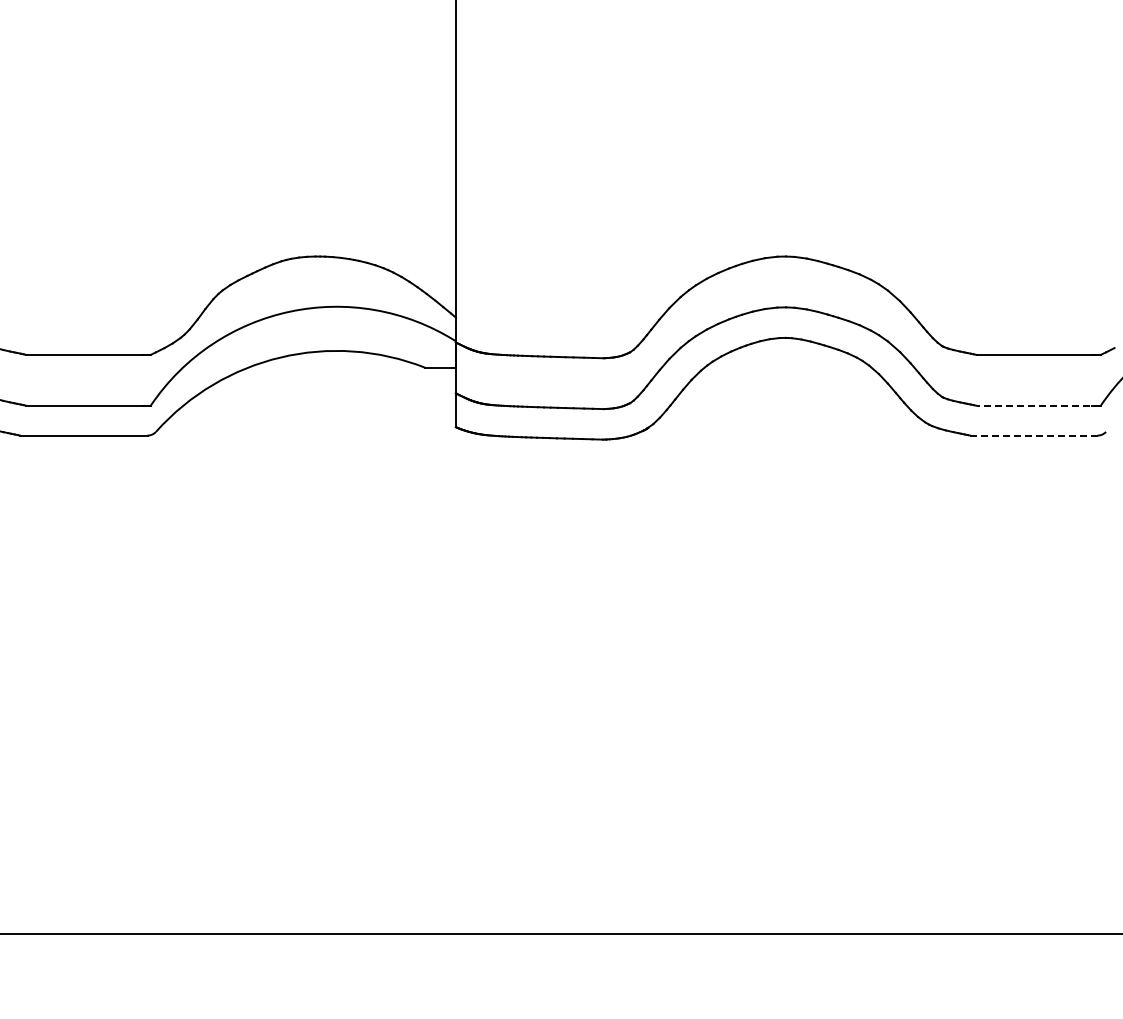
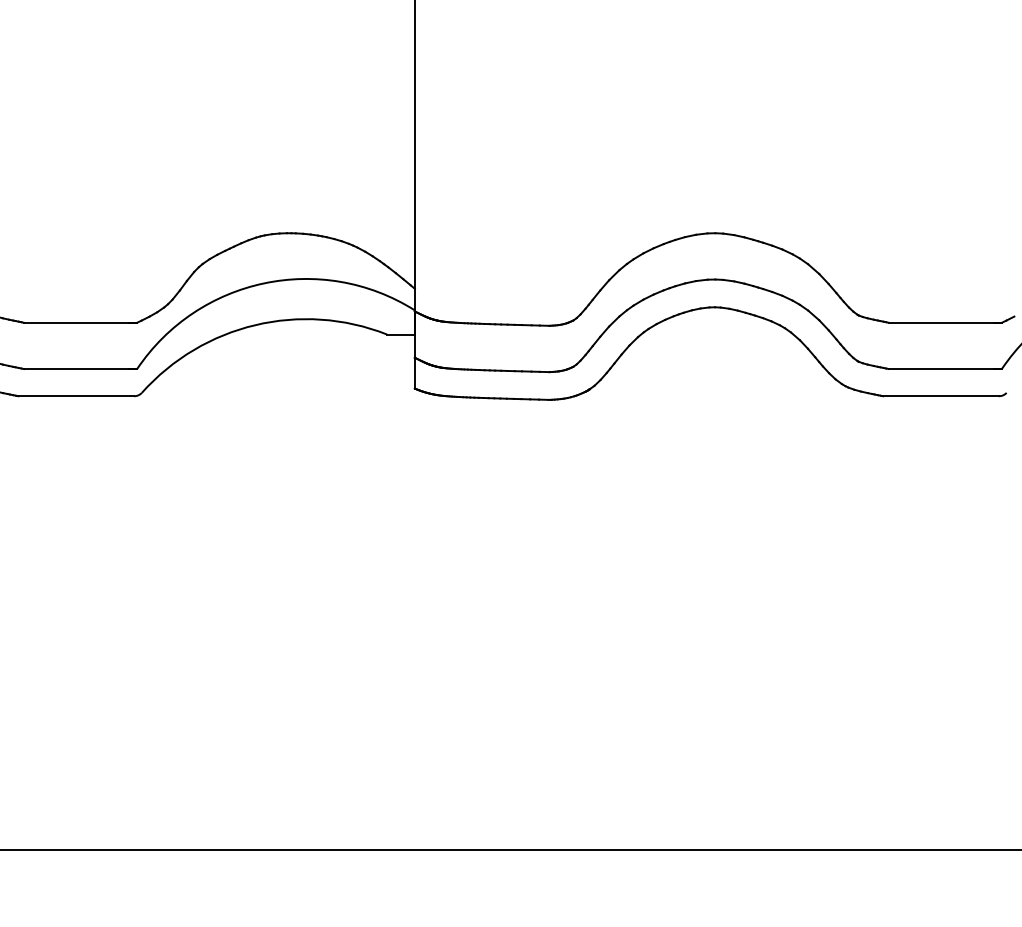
line: (1038, 405) -> (945, 368), dashed -> solid
line: (1034, 435) -> (941, 396), dashed -> solid

